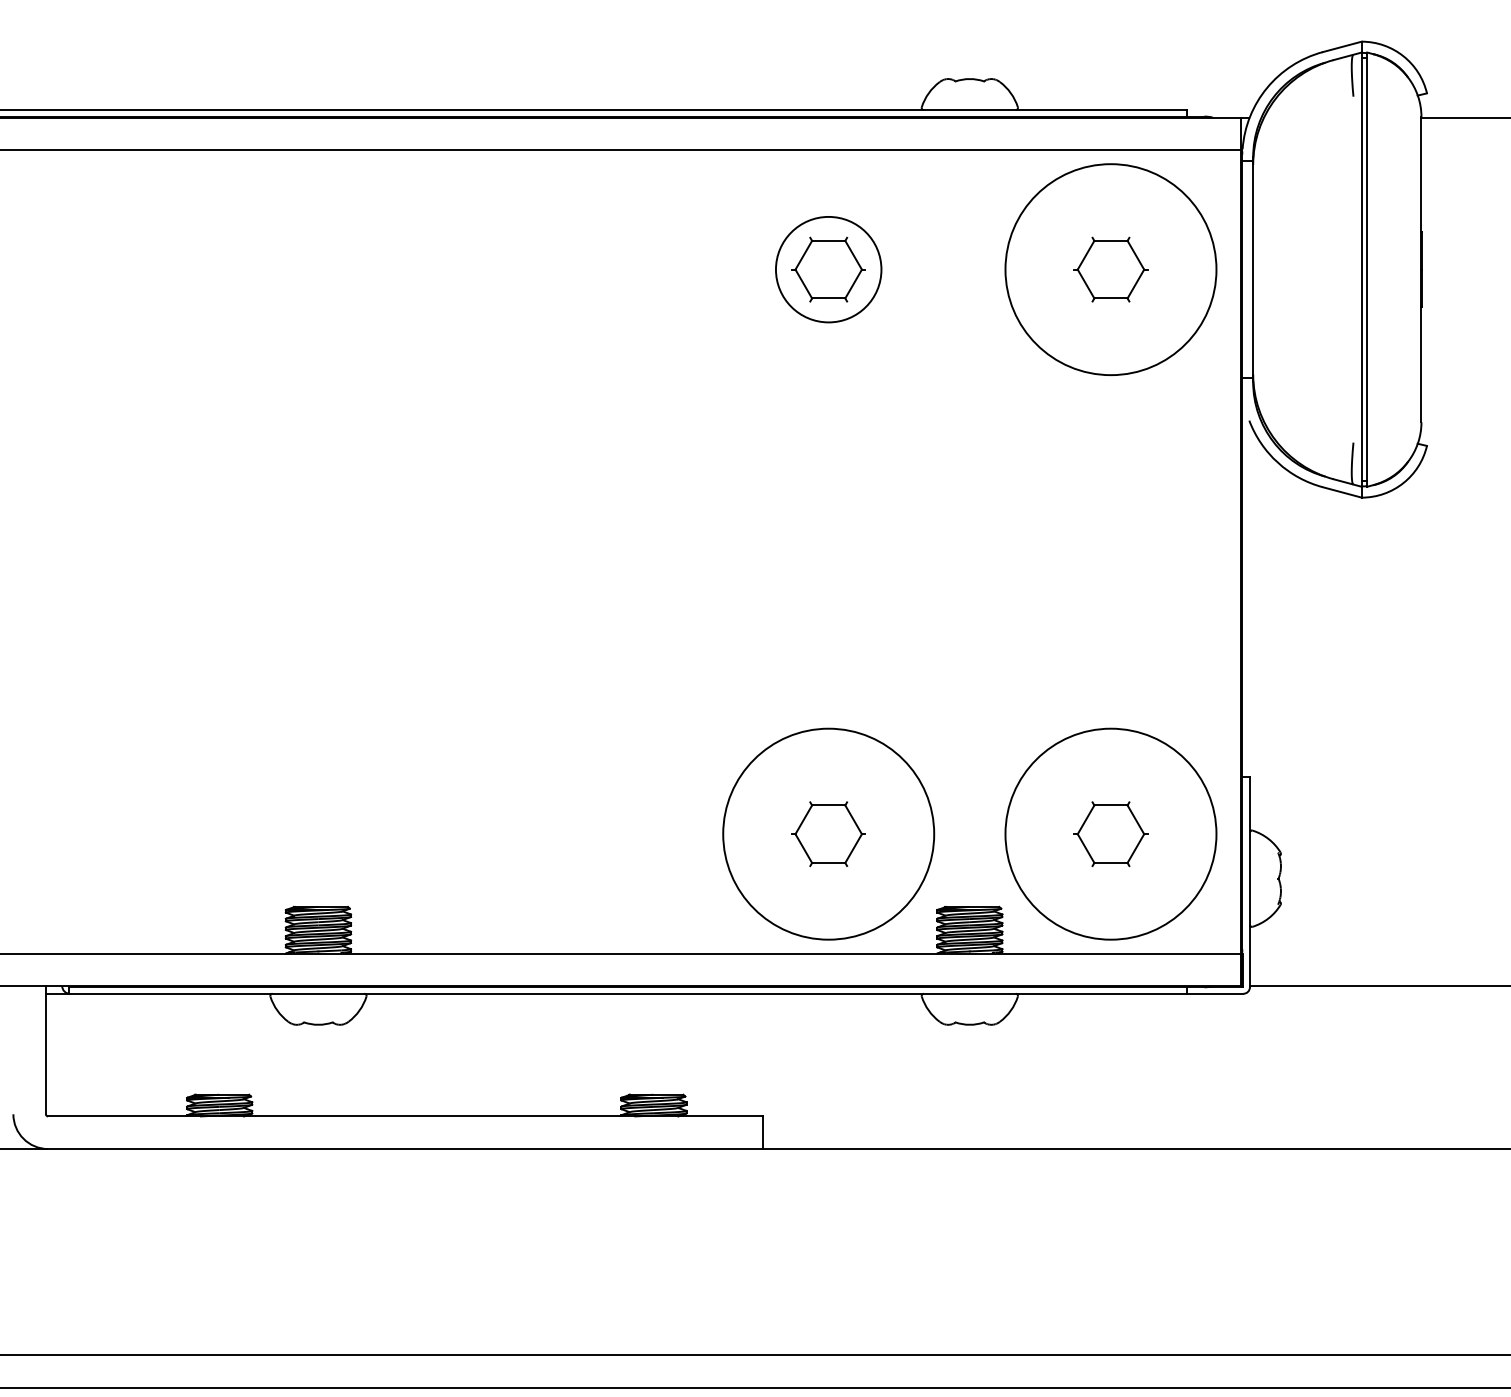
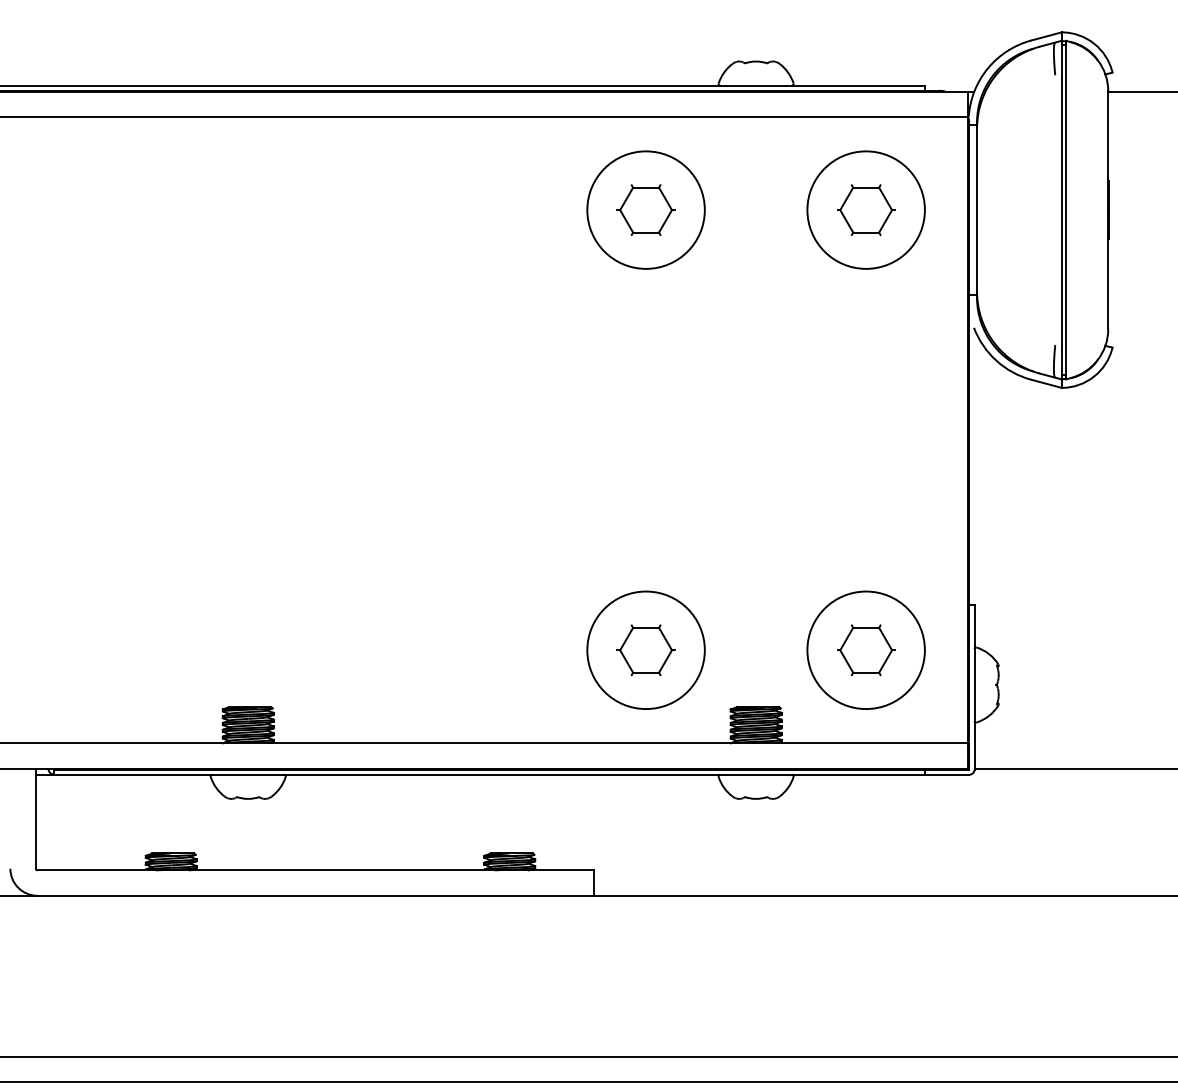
circle: (828, 269) -> (645, 210), size x1.43
circle: (1110, 269) -> (865, 210), size x0.71
circle: (828, 833) -> (645, 649), size x0.71
circle: (1110, 833) -> (865, 649), size x0.71

